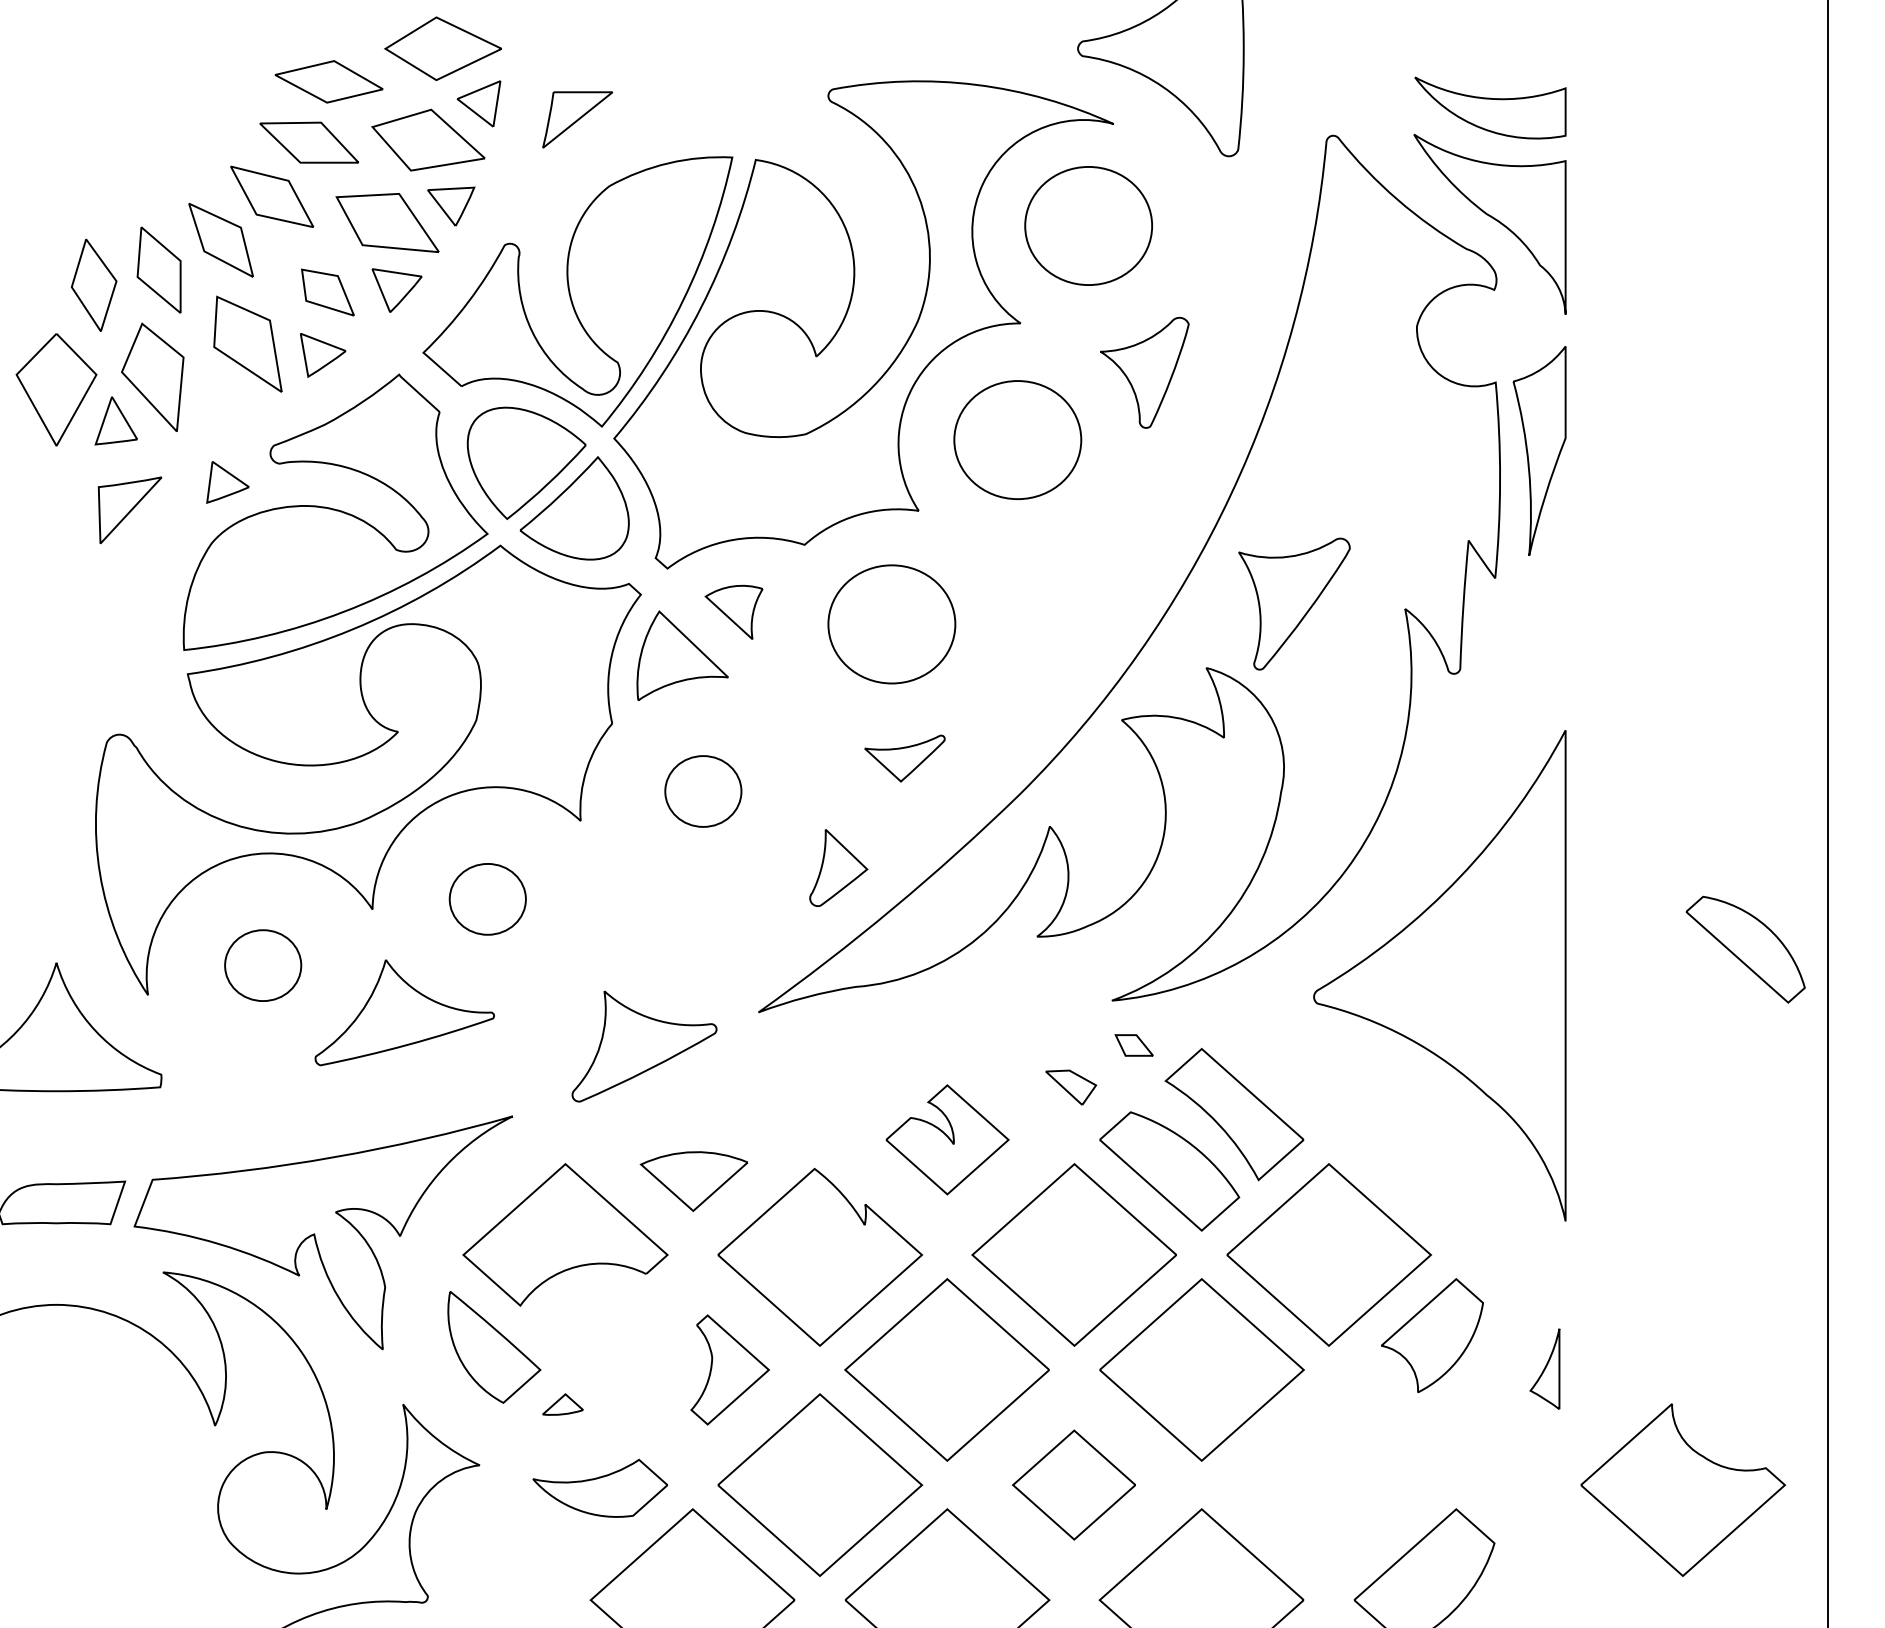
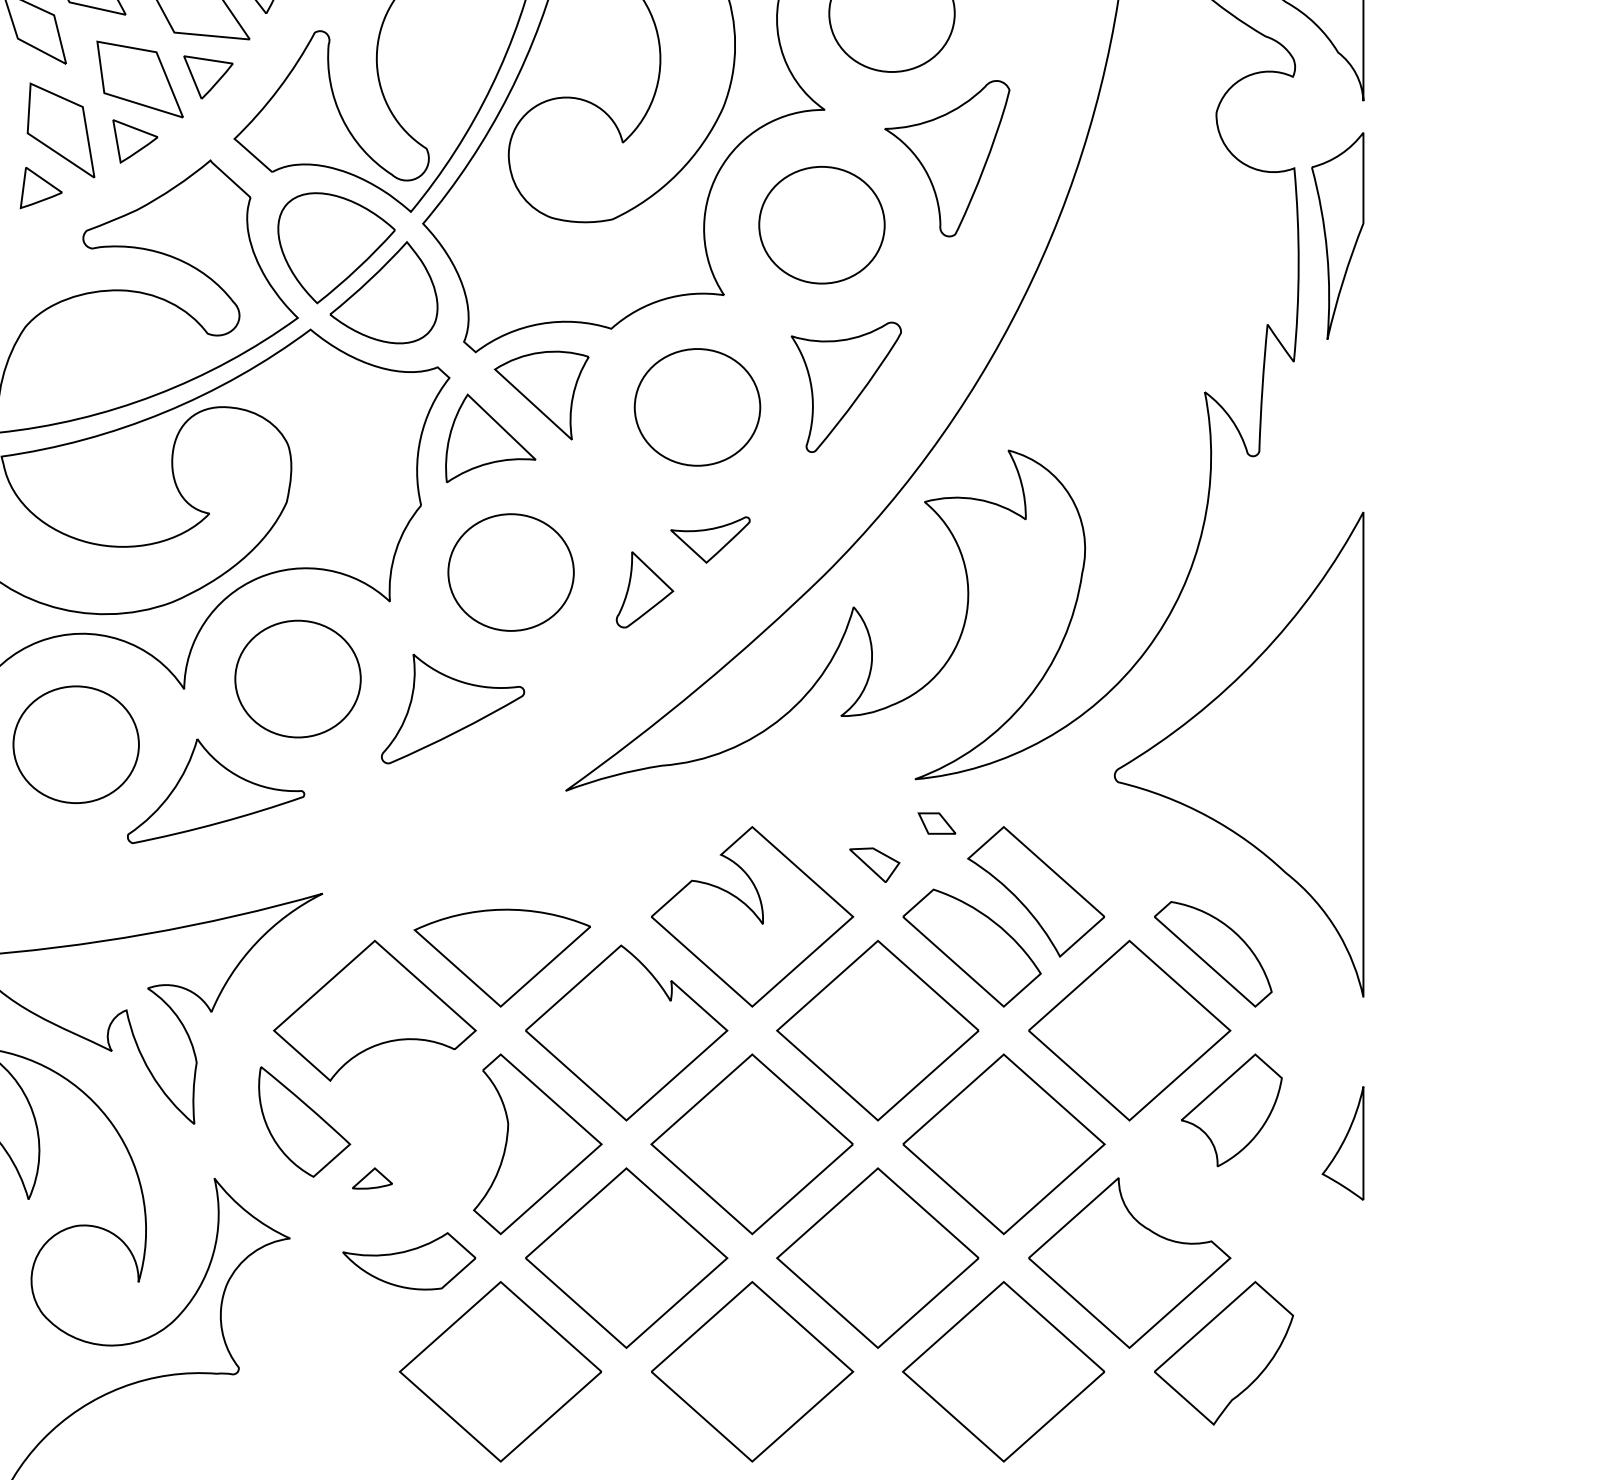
part: (327, 292) -> (139, 79), size x1.67
part: (1144, 372) -> (947, 158), size x1.43
part: (227, 482) -> (40, 188), moved
part: (1294, 603) -> (846, 386), moved
part: (733, 612) -> (540, 395), size x1.67
part: (703, 791) -> (511, 572), size x1.67
part: (838, 867) -> (644, 589), moved
part: (487, 899) -> (297, 679), size x1.67
part: (1745, 949) -> (1213, 954), moved
part: (262, 965) -> (75, 744), size x1.67
part: (644, 1046) -> (453, 708), moved
part: (947, 1139) -> (752, 916), size x1.67
part: (693, 1181) -> (501, 958), size x1.67
part: (1544, 1368) -> (1342, 1142), size x1.43
part: (729, 1369) -> (537, 1143), size x1.67
part: (1073, 1484) -> (877, 1257), size x1.67
part: (1683, 1489) -> (1130, 1262), moved

